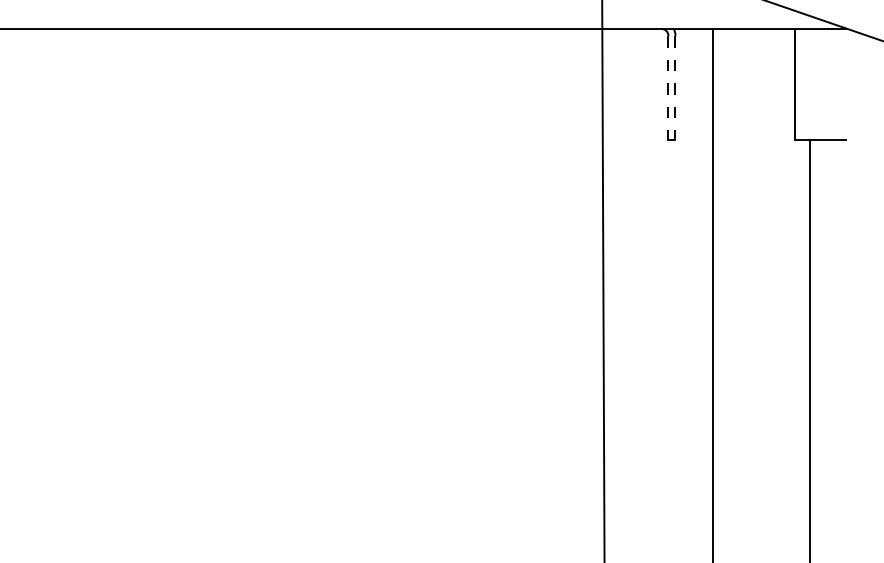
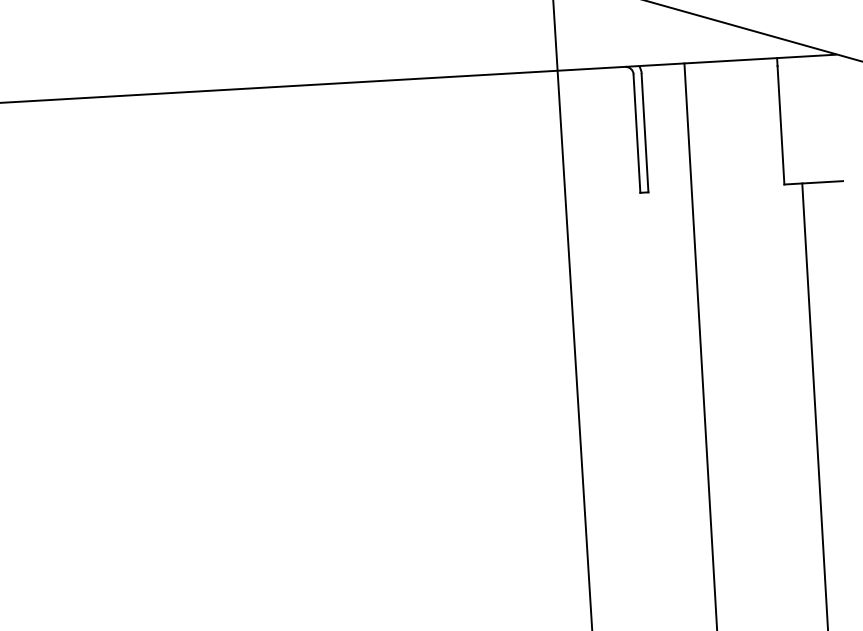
line: (668, 87) -> (637, 133), dashed -> solid
line: (675, 87) -> (645, 132), dashed -> solid

